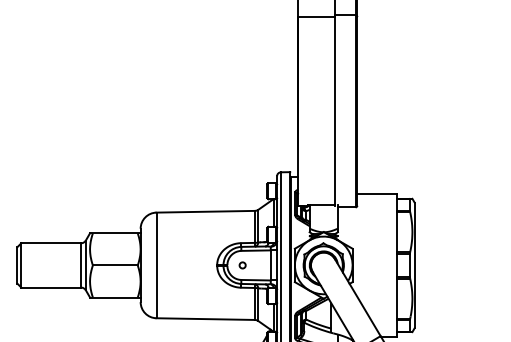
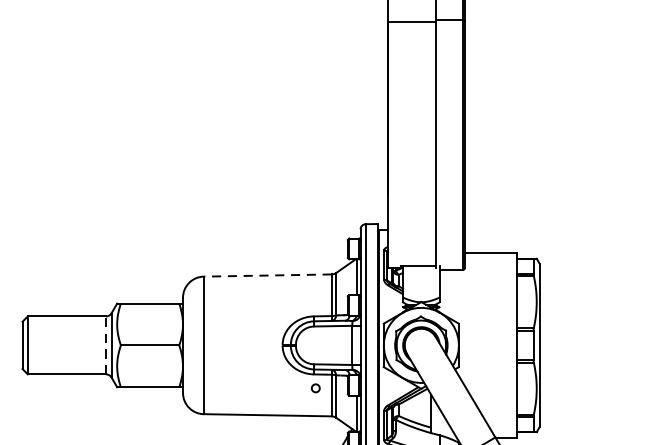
line: (205, 211) -> (267, 275), solid -> dashed
line: (81, 264) -> (106, 344), solid -> dashed
circle: (242, 265) -> (315, 388), moved

